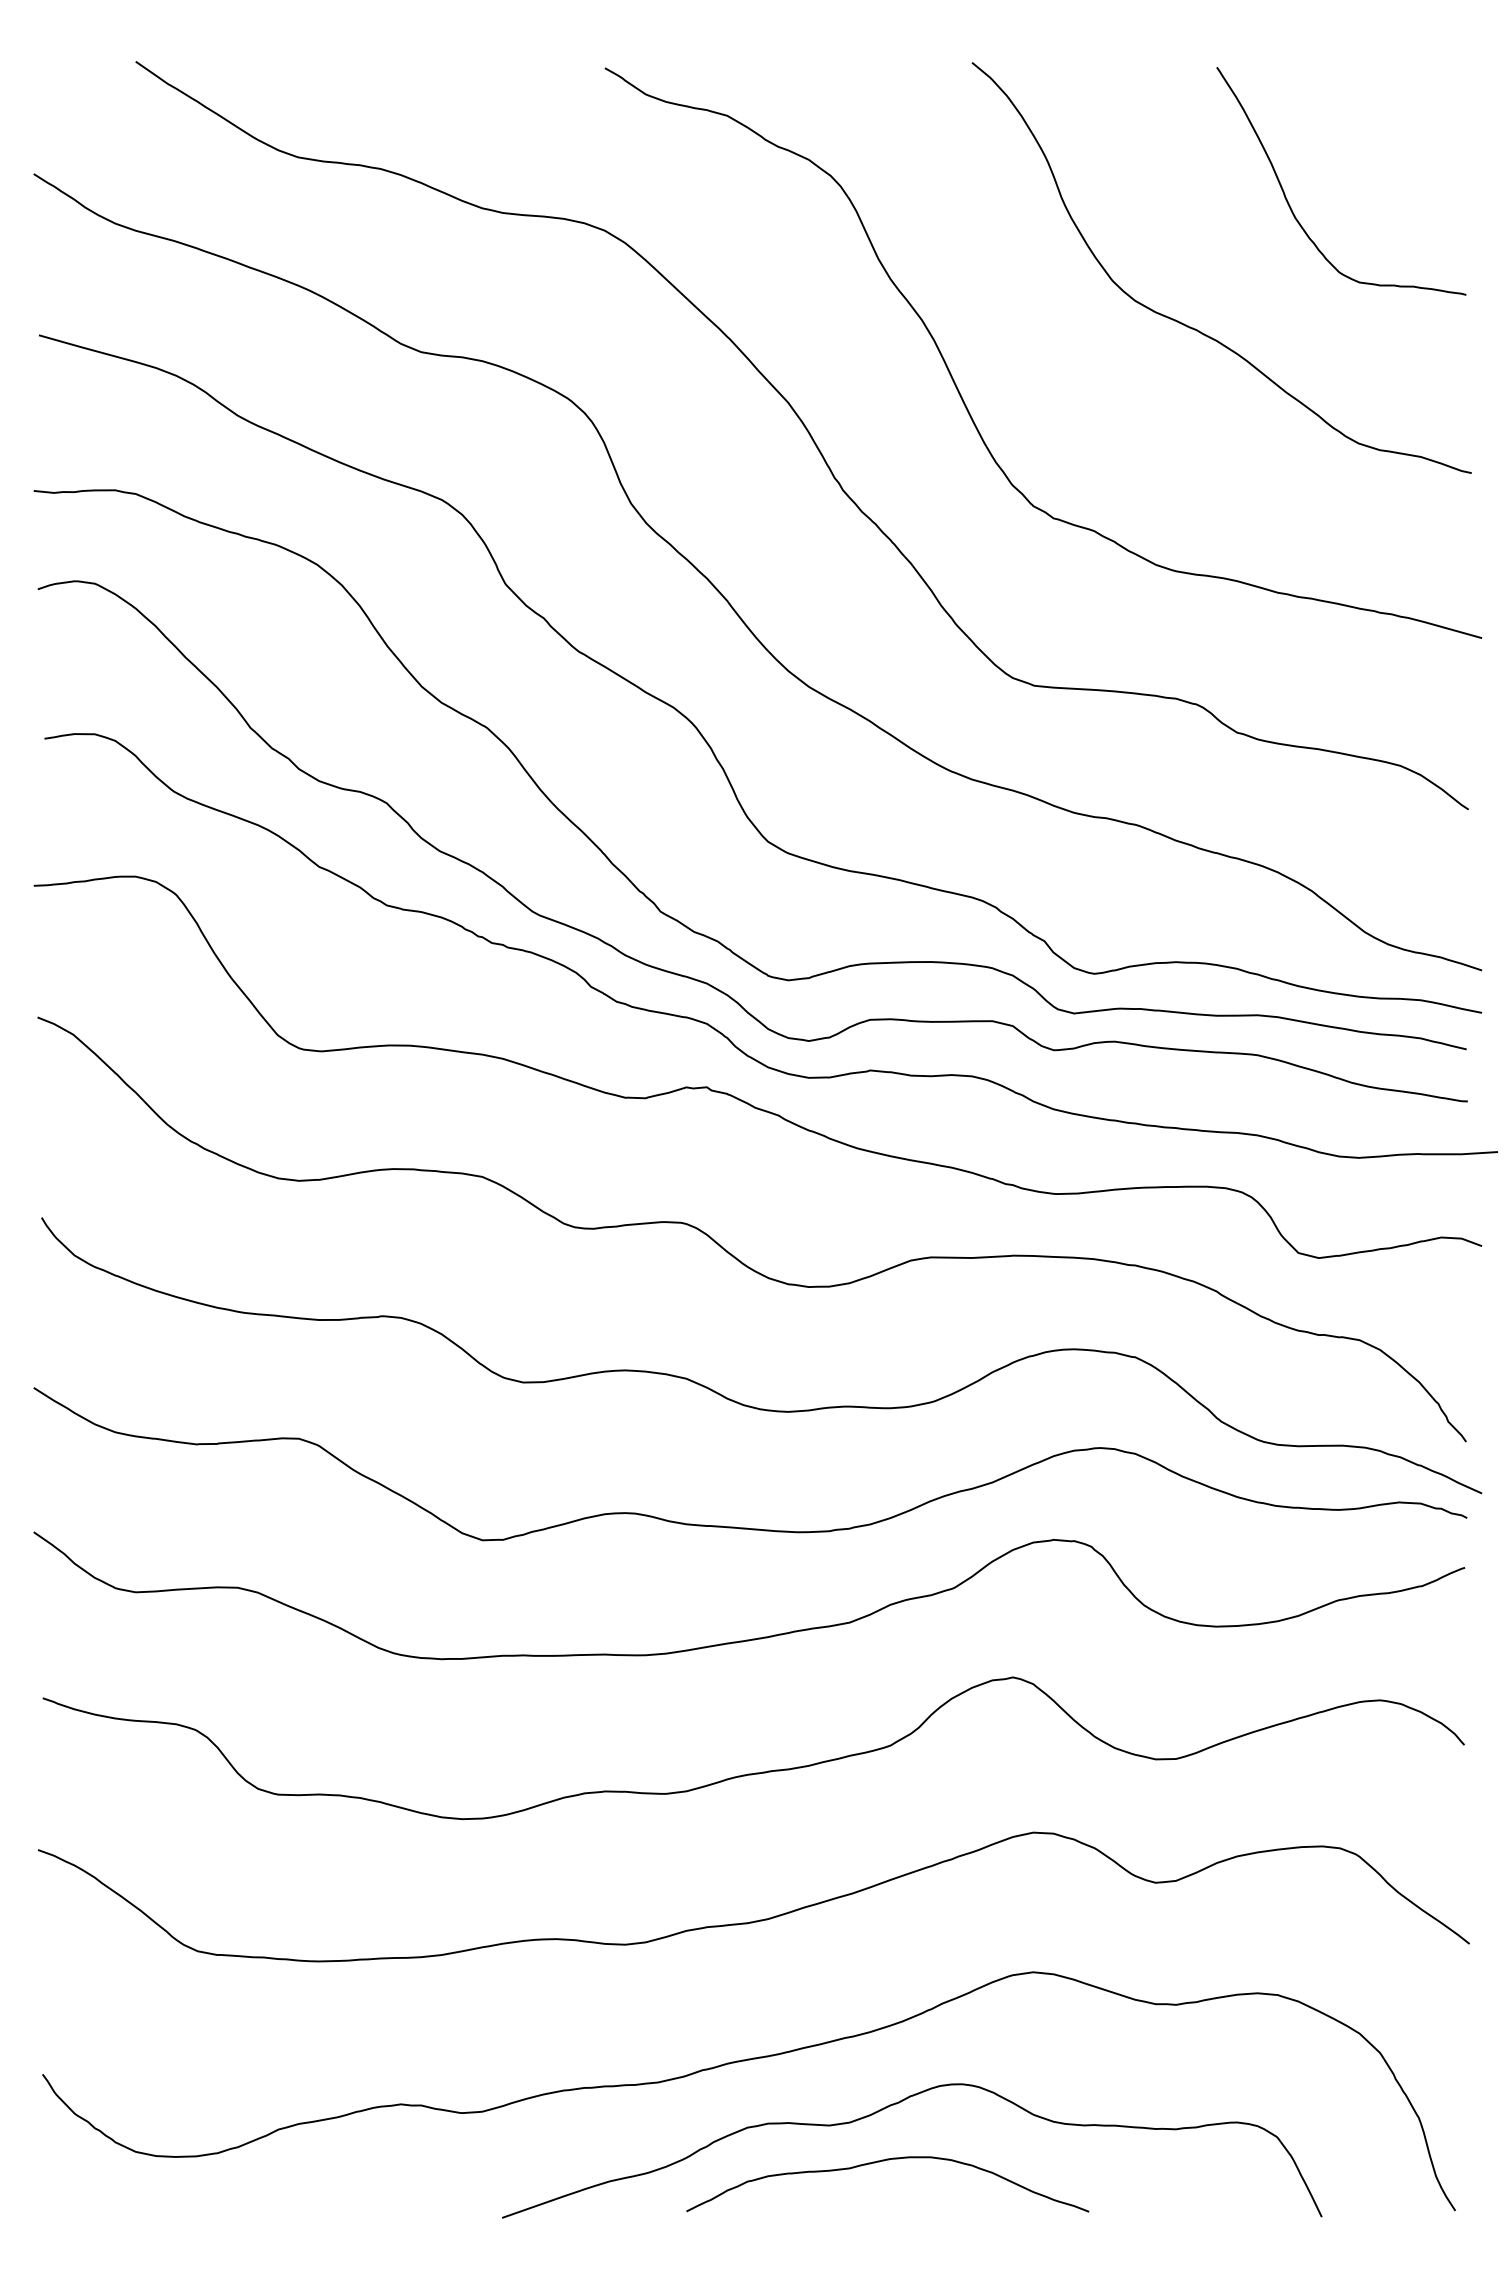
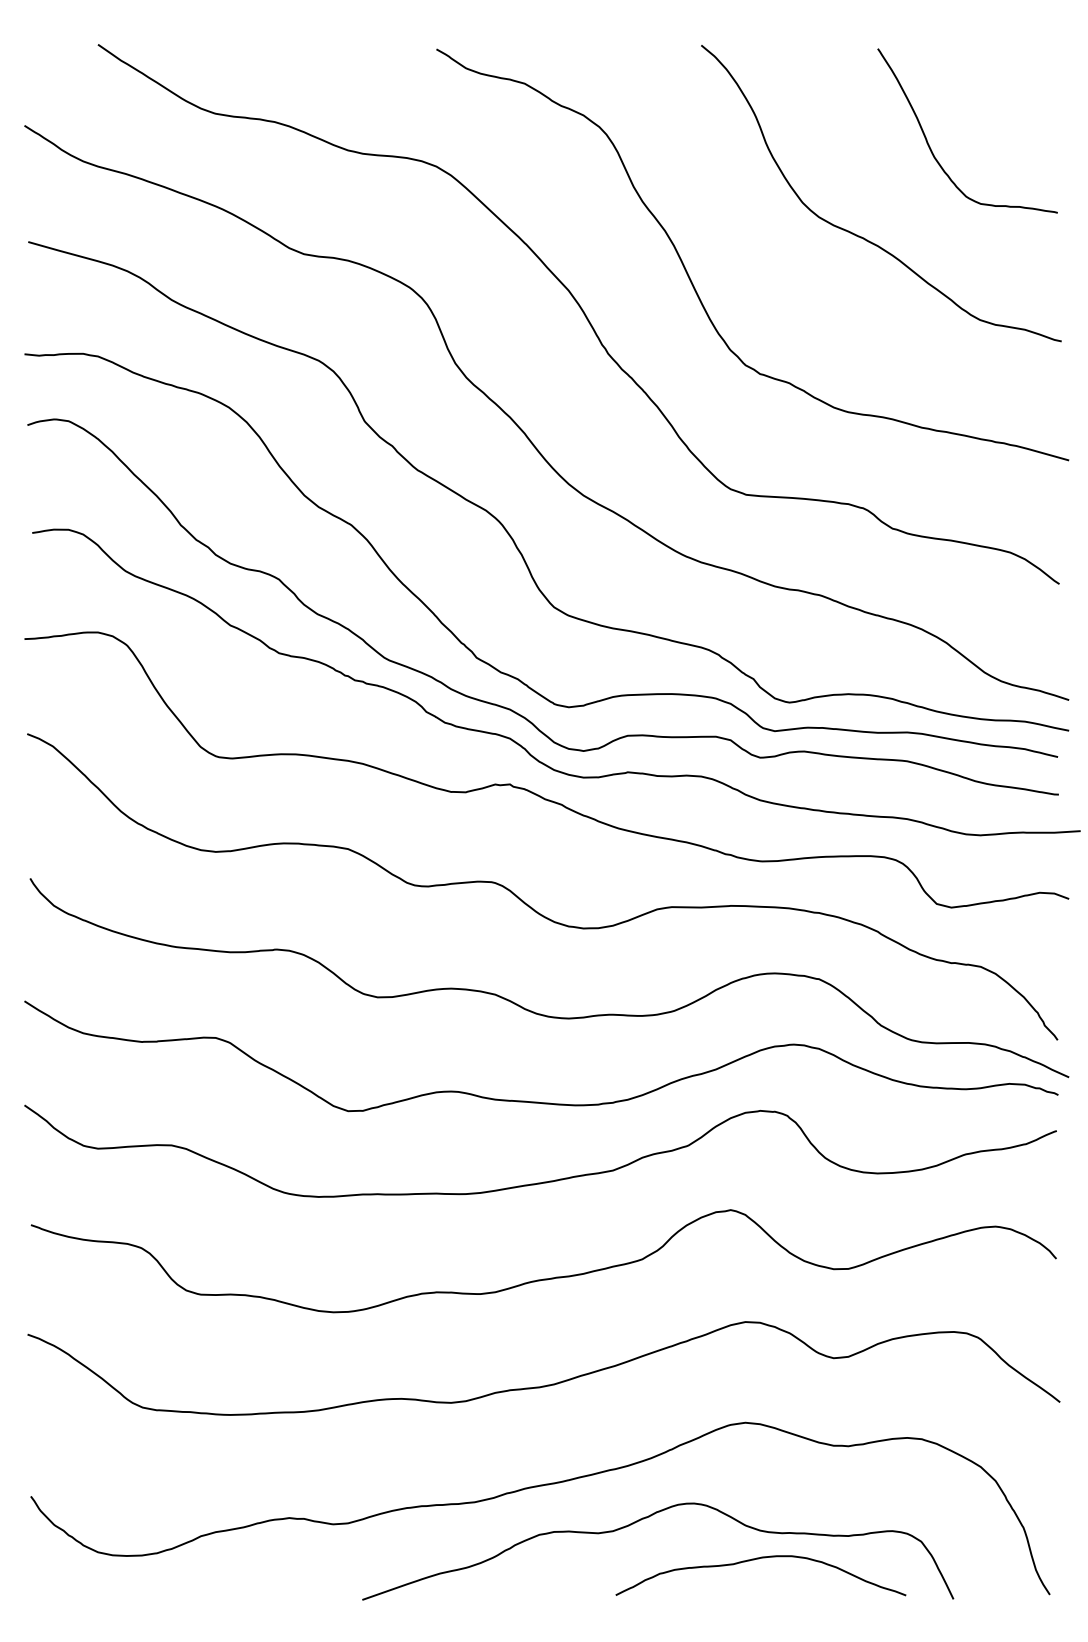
curve: (884, 2161) -> (758, 1559), moved

